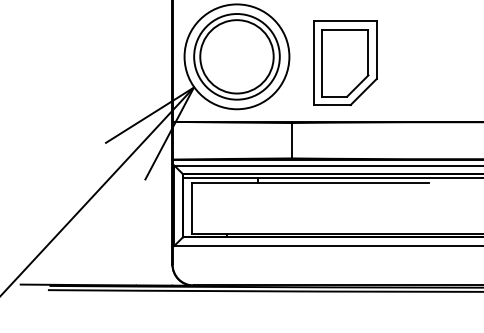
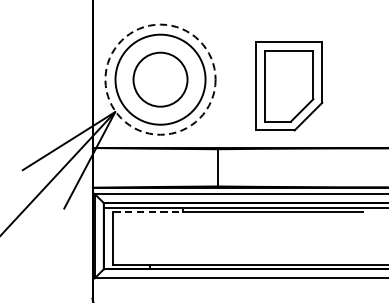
circle: (236, 56) -> (160, 79), size x0.7
circle: (236, 56) -> (160, 79), solid -> dashed
part: (345, 63) -> (289, 86), moved
line: (224, 183) -> (147, 212), solid -> dashed

